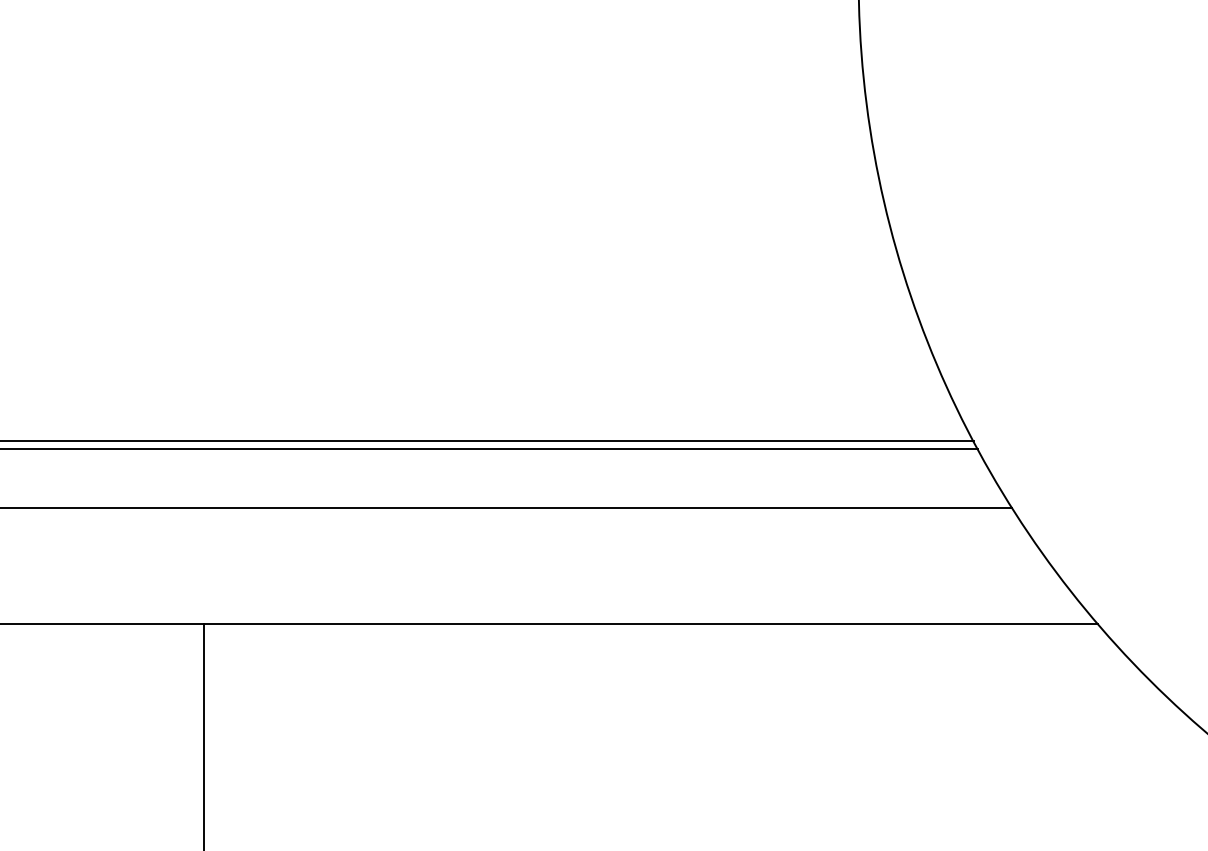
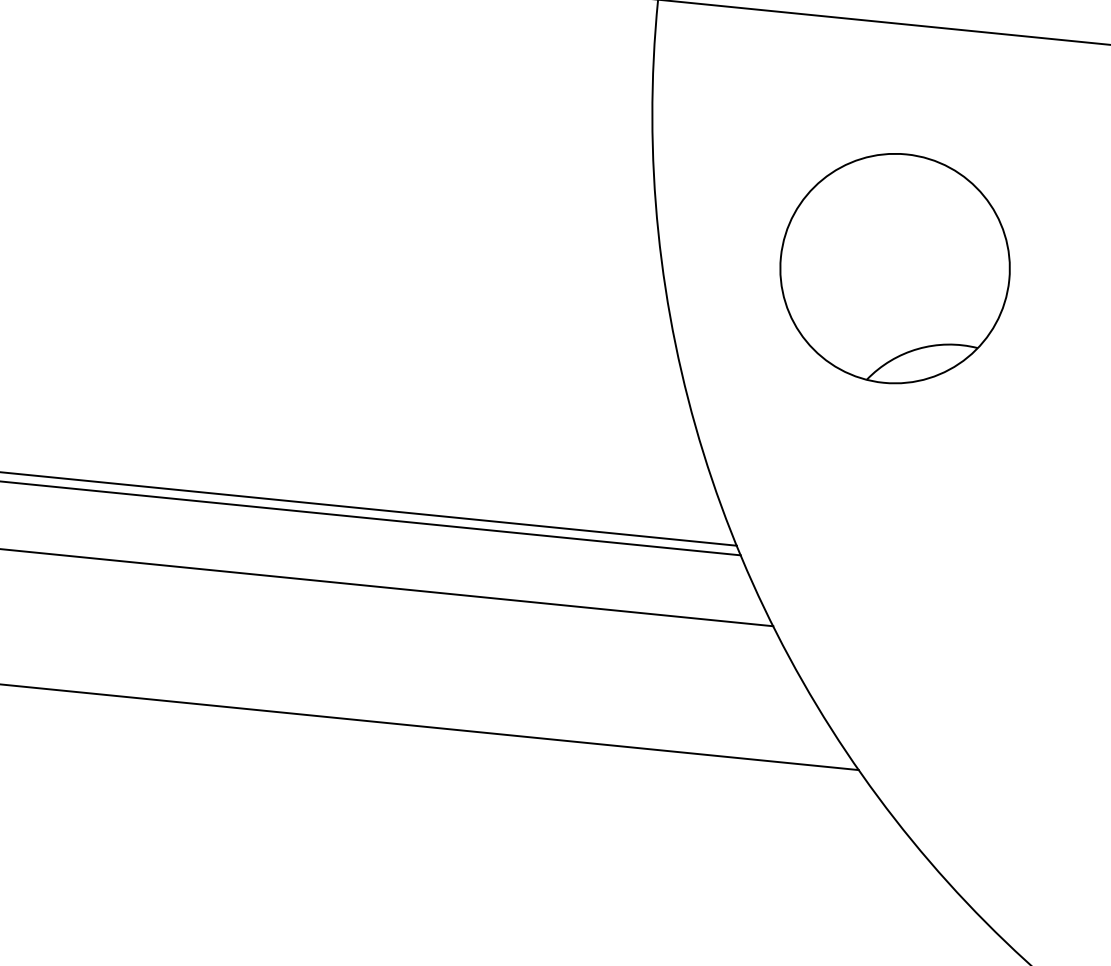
part: (1085, 188) -> (894, 268), added

